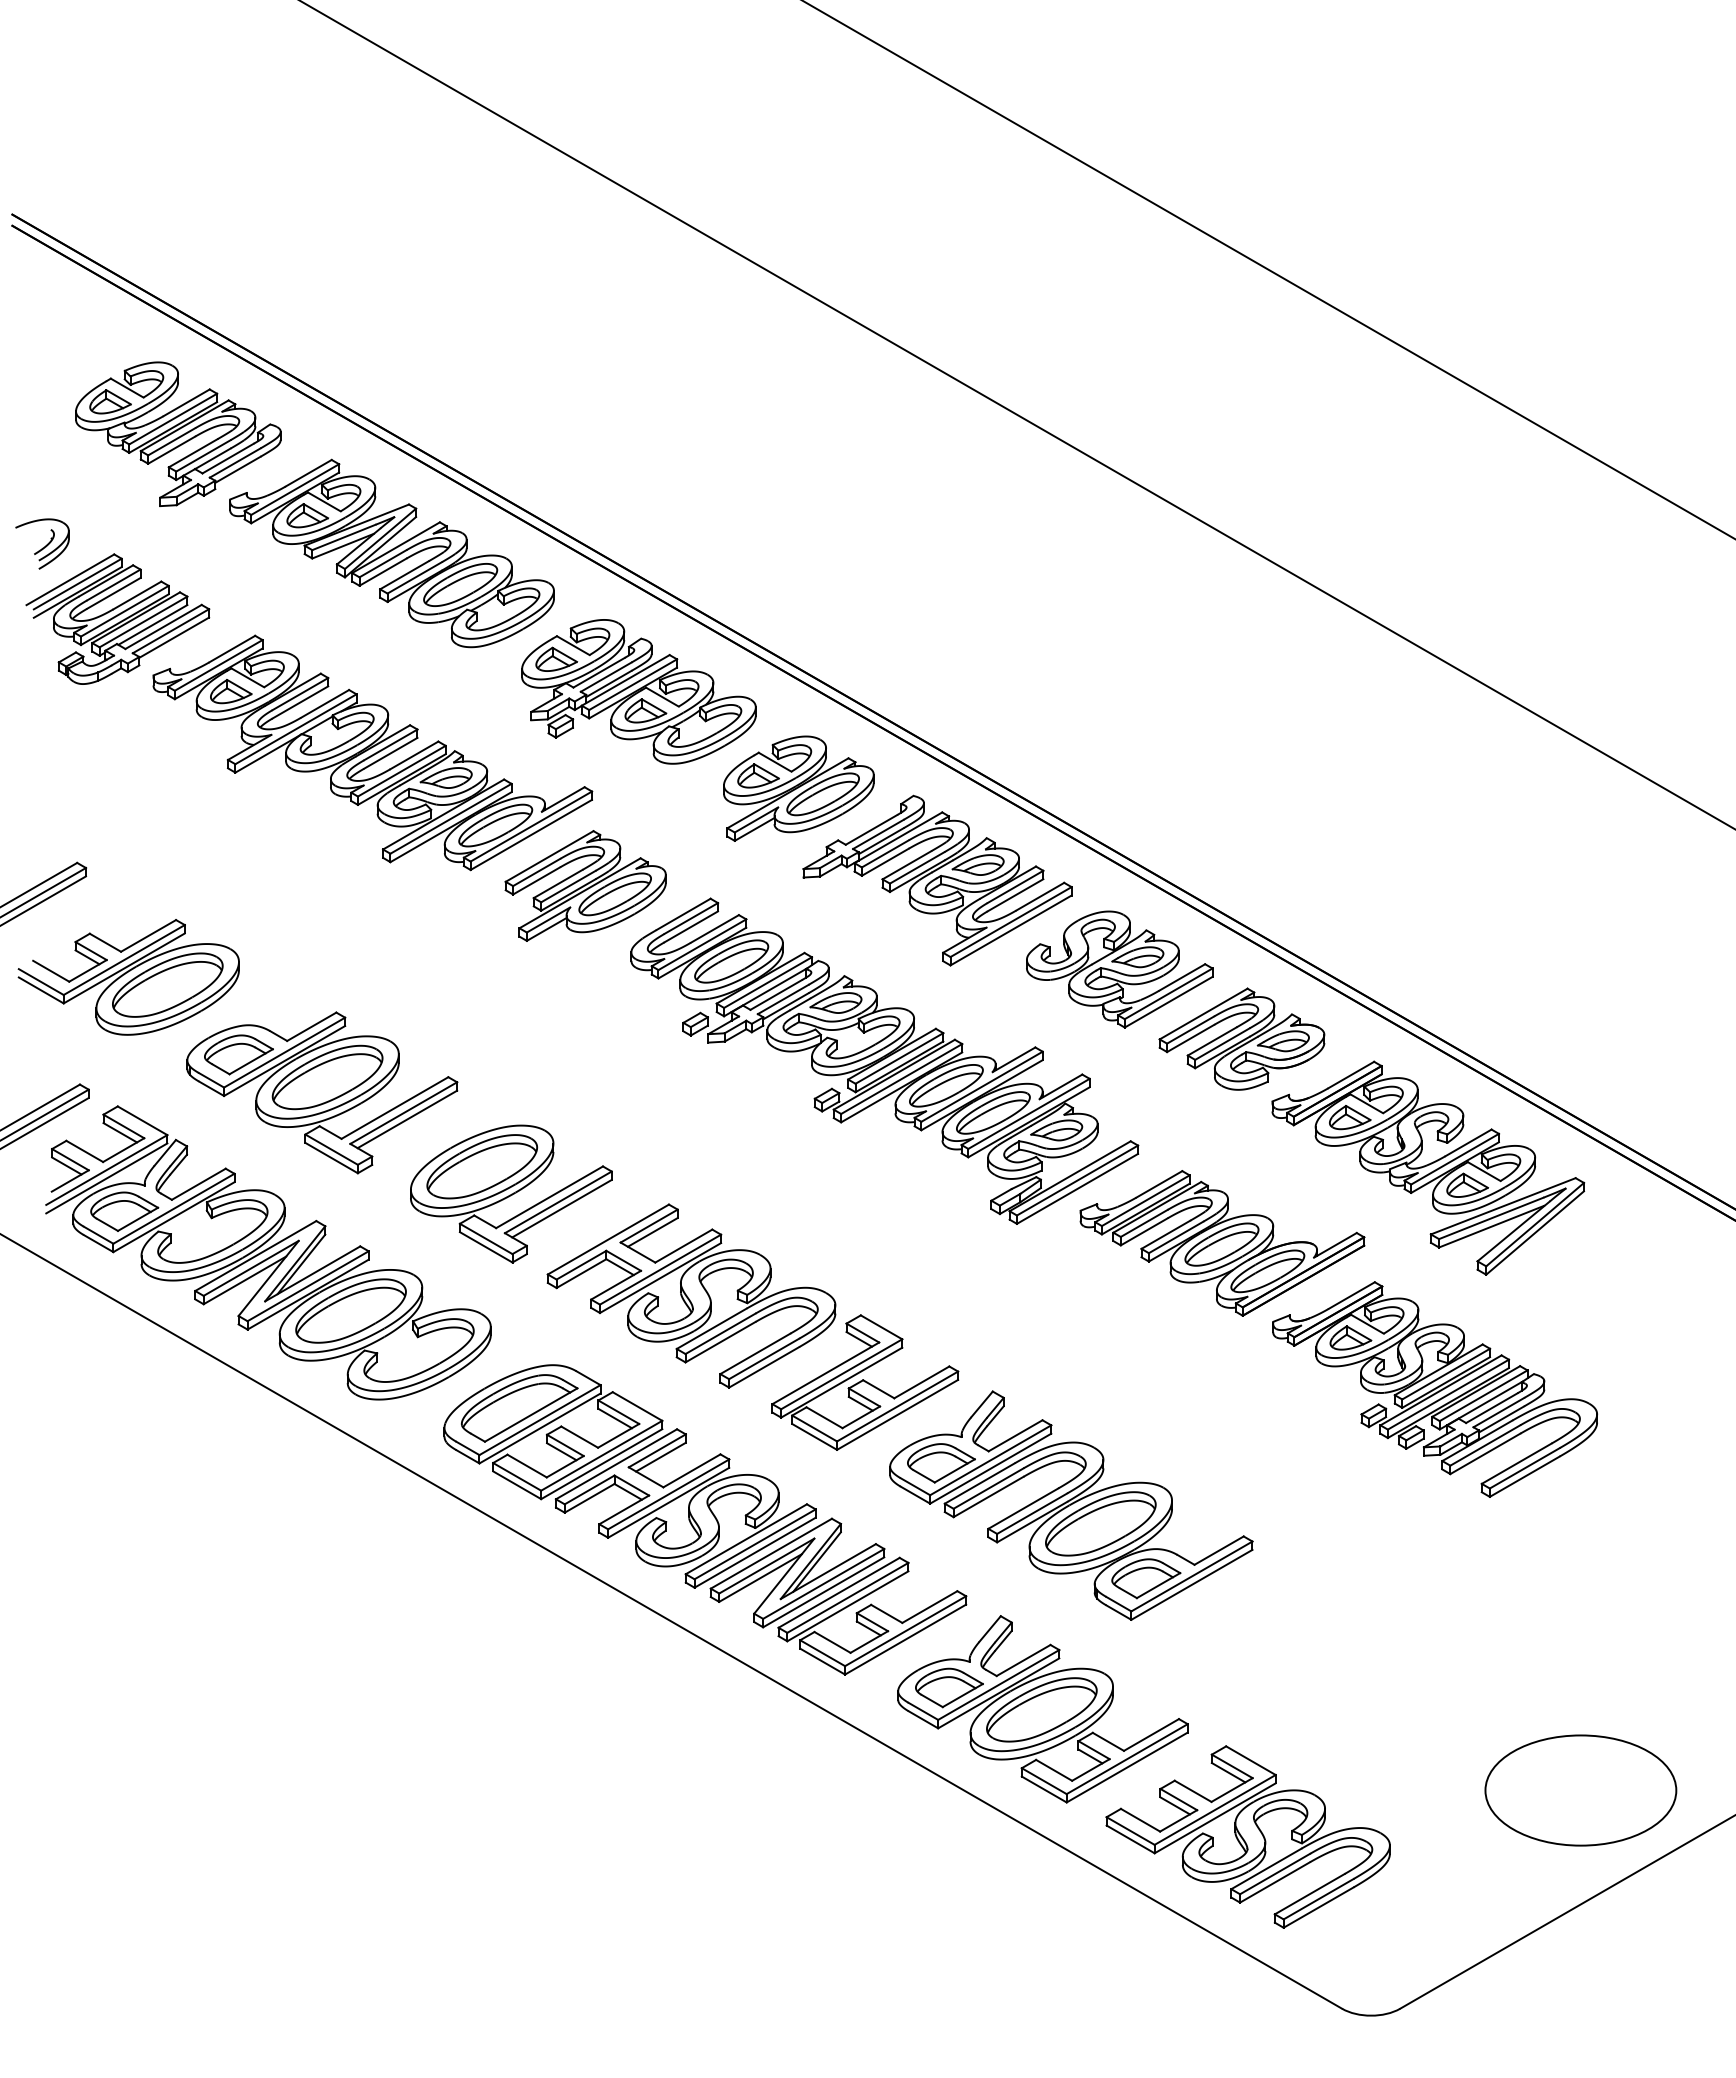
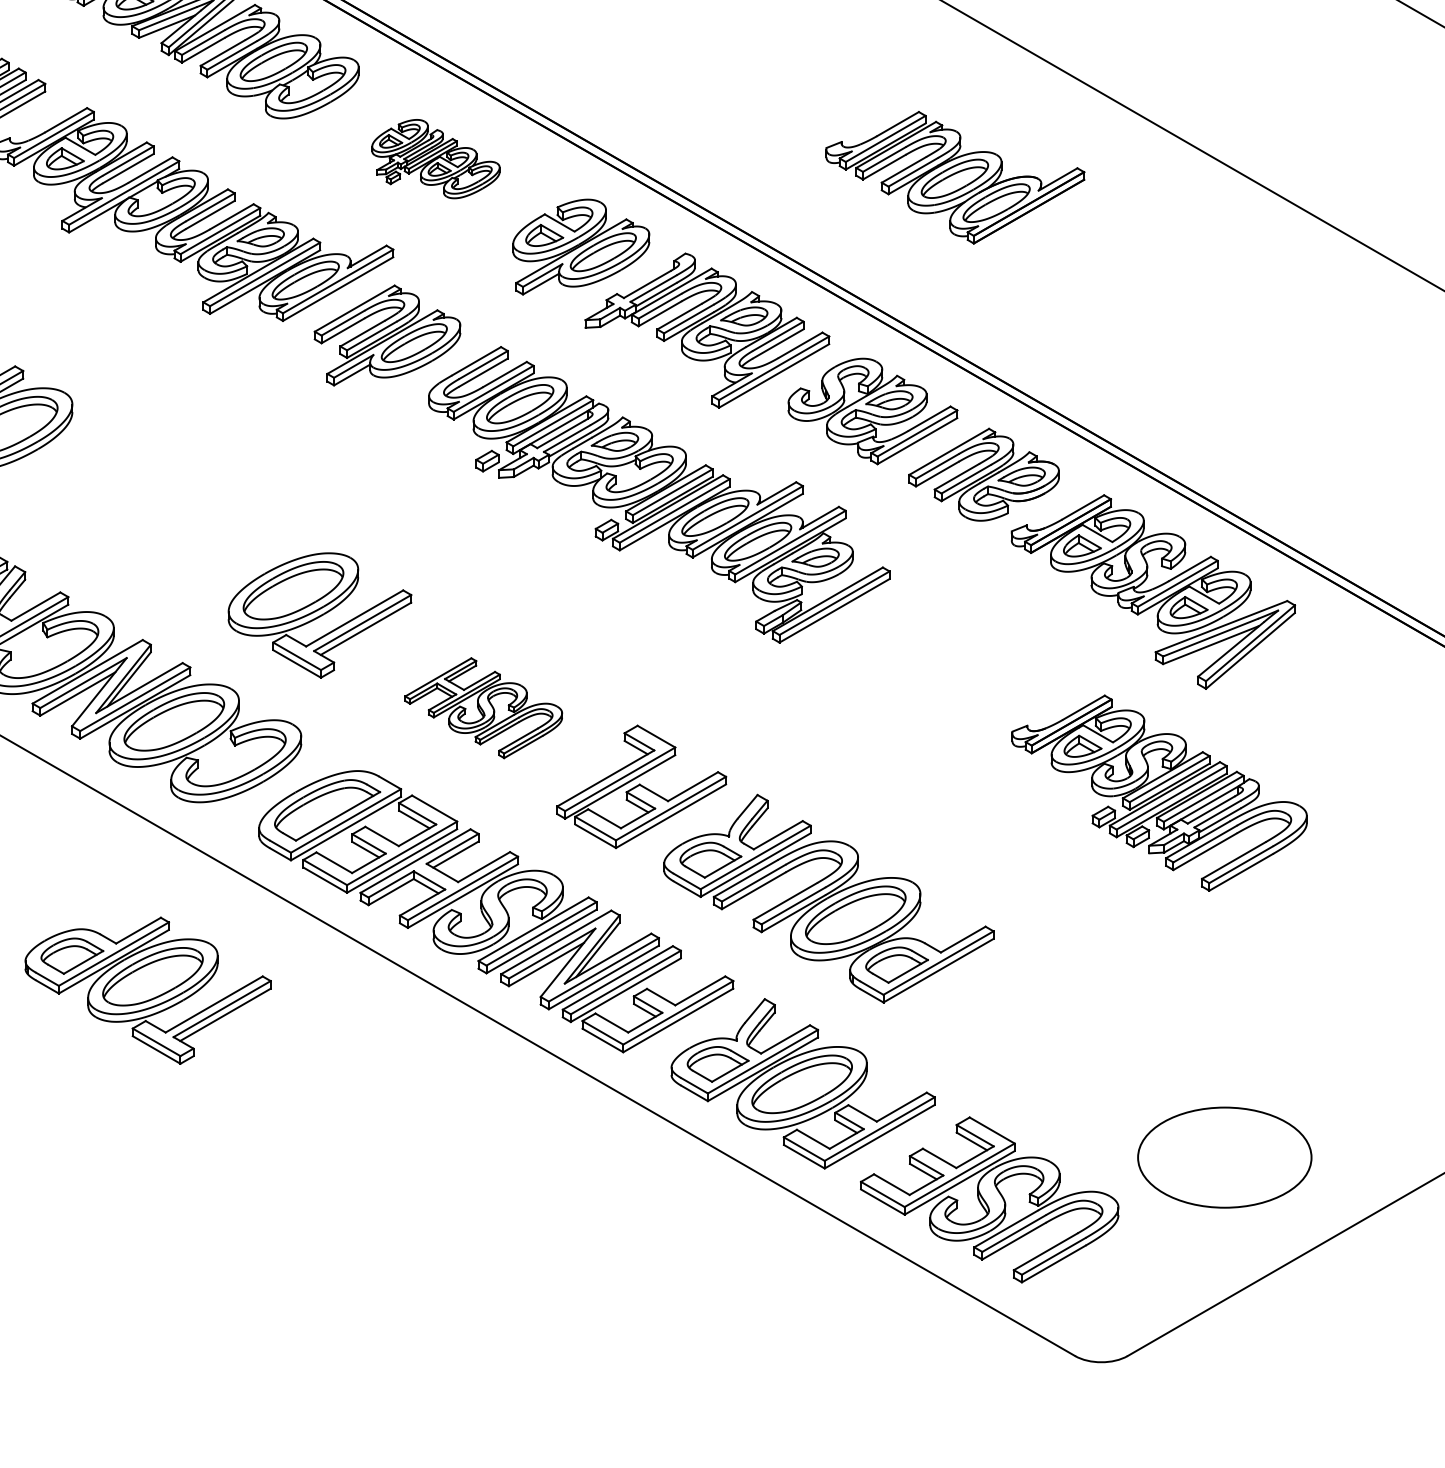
part: (638, 691) -> (435, 158), size x0.6
part: (322, 1092) -> (148, 990), moved
part: (1222, 1243) -> (955, 177), moved
part: (691, 1295) -> (483, 707), size x0.6
part: (1580, 1790) -> (1224, 1157), moved

